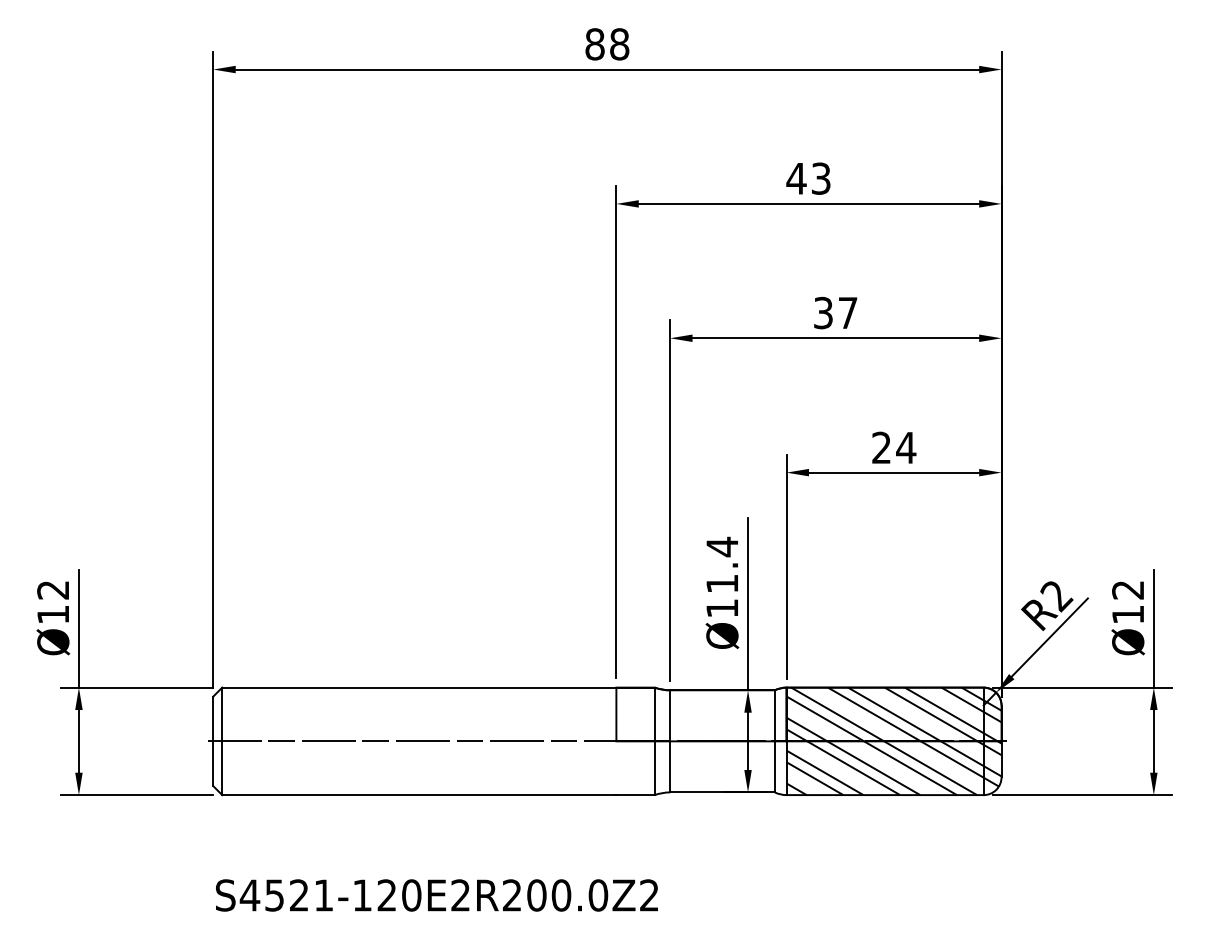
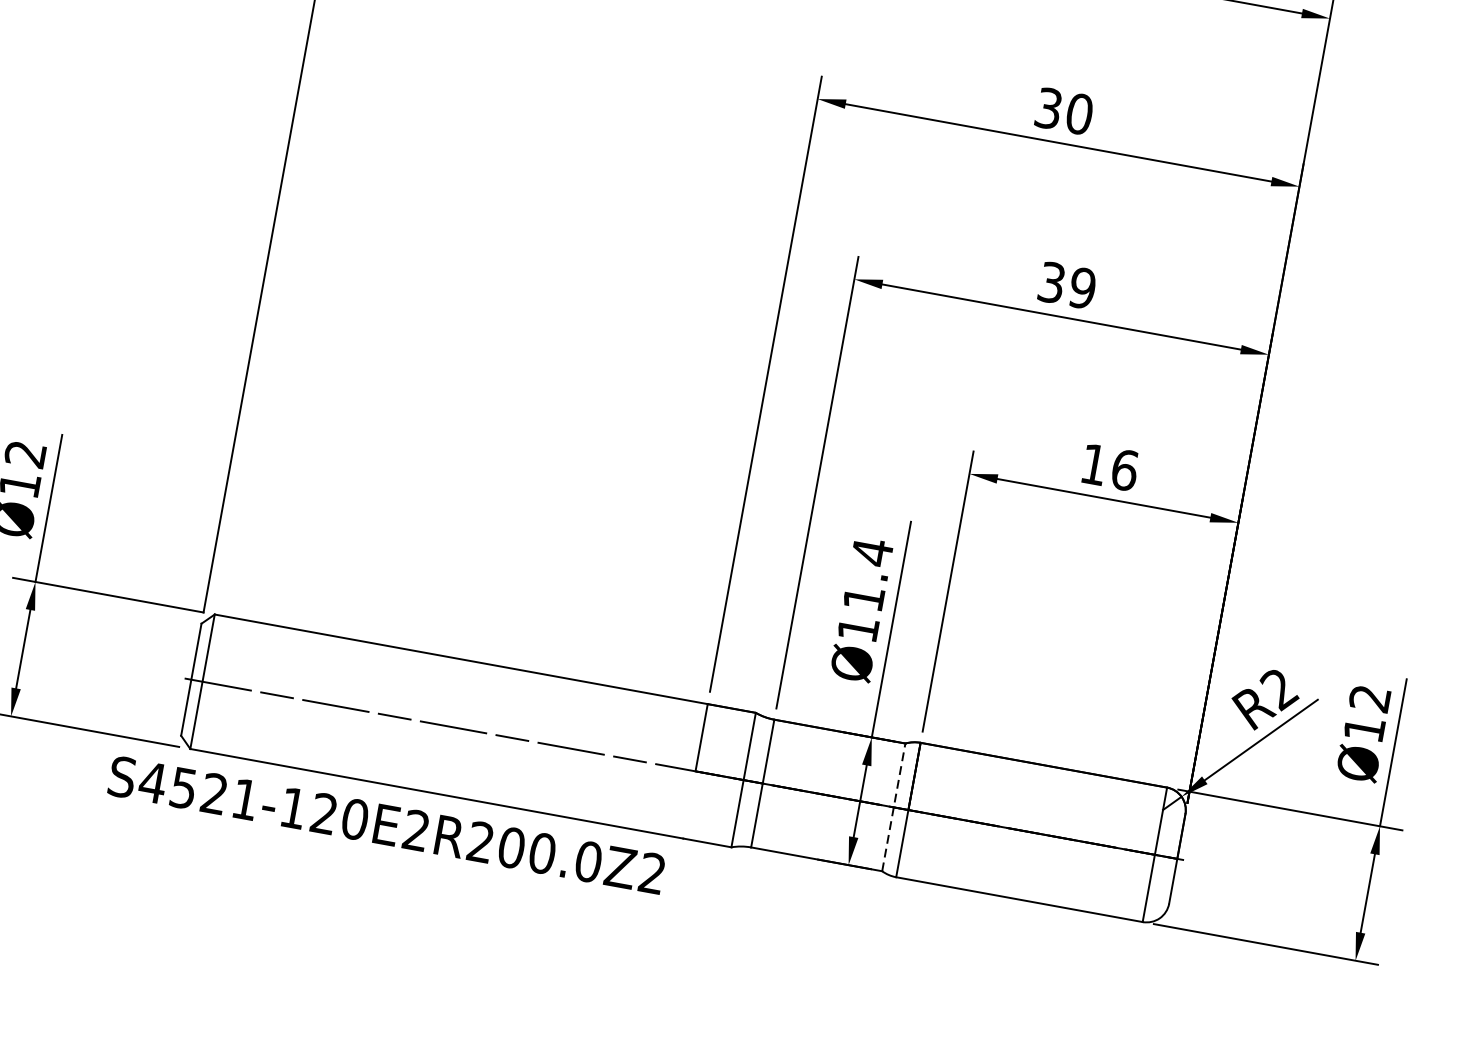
text: (808, 178) -> (1063, 110), 43 -> 30
text: (847, 312) -> (1082, 287), 37 -> 39
text: (894, 447) -> (1110, 466), 24 -> 16
line: (774, 740) -> (893, 806), solid -> dashed
hatch: (893, 741) -> (1042, 834), removed
text: (436, 895) -> (386, 825), moved

